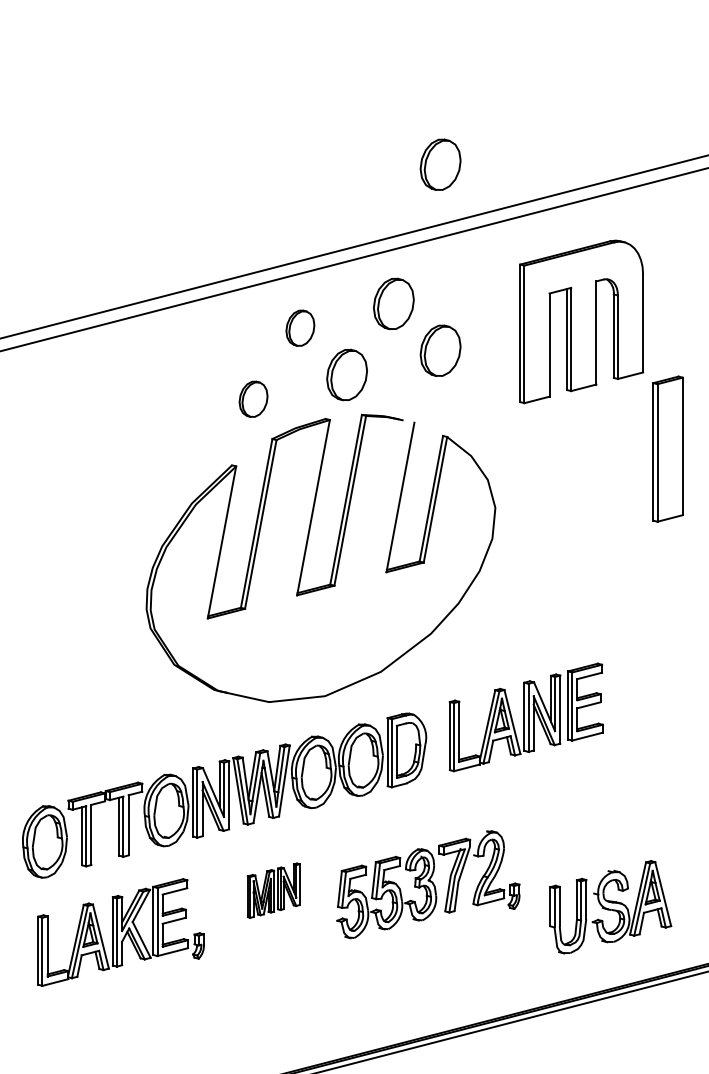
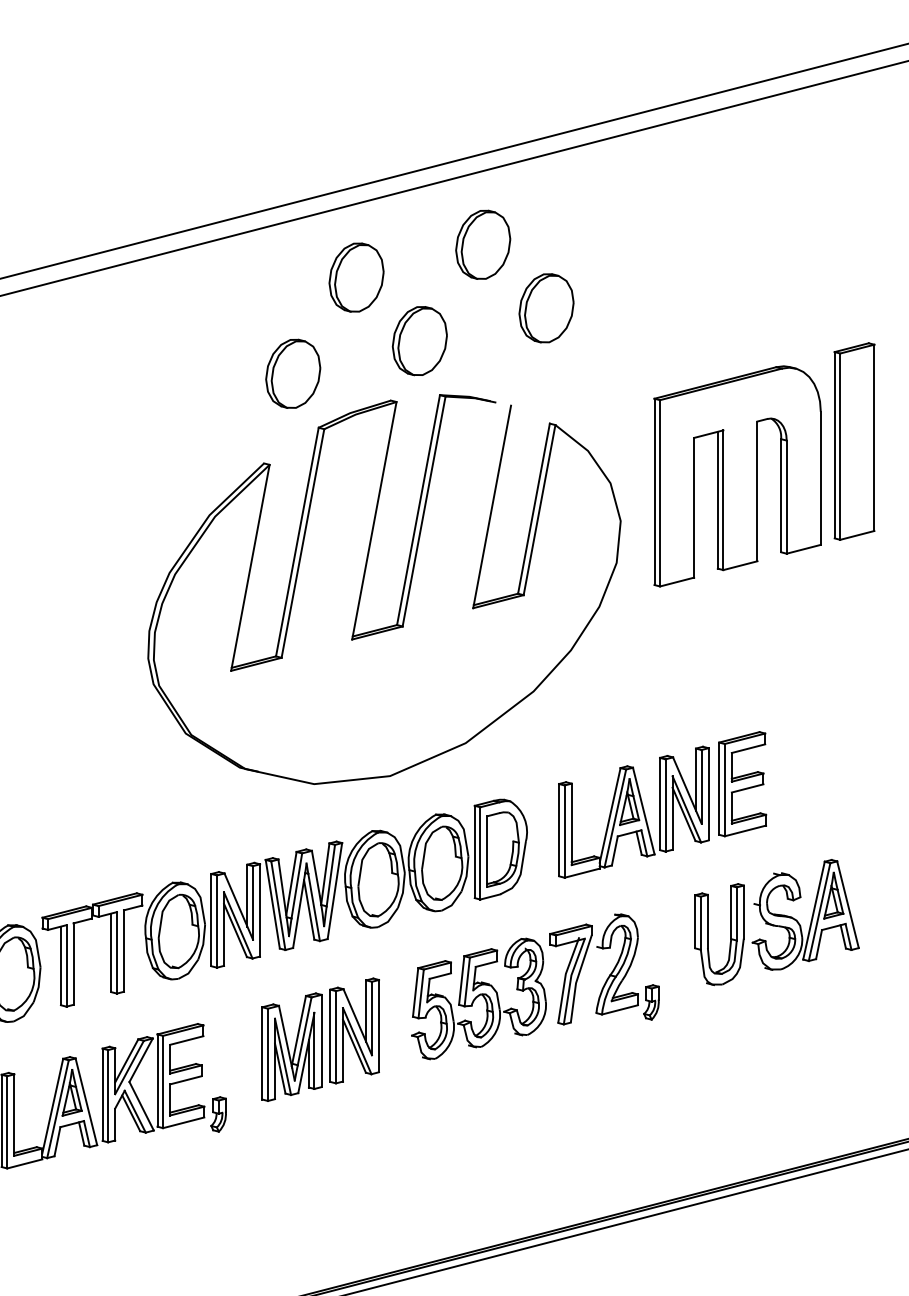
part: (440, 164) -> (546, 55), removed
part: (581, 321) -> (737, 475), moved
part: (300, 328) -> (356, 278), size x1.43
part: (253, 399) -> (293, 374), size x1.43
part: (428, 884) -> (535, 986), moved
part: (273, 890) -> (320, 1039), size x1.67
part: (610, 907) -> (776, 922), moved

